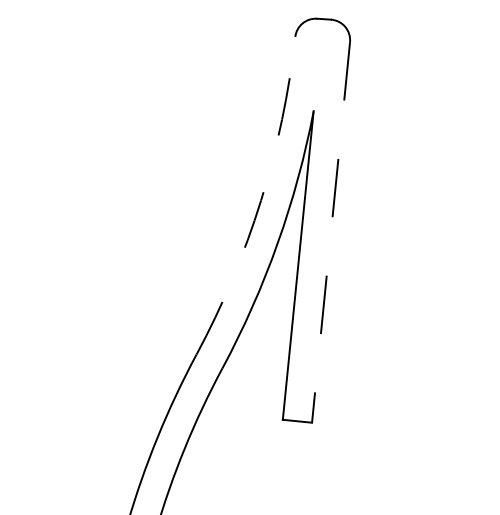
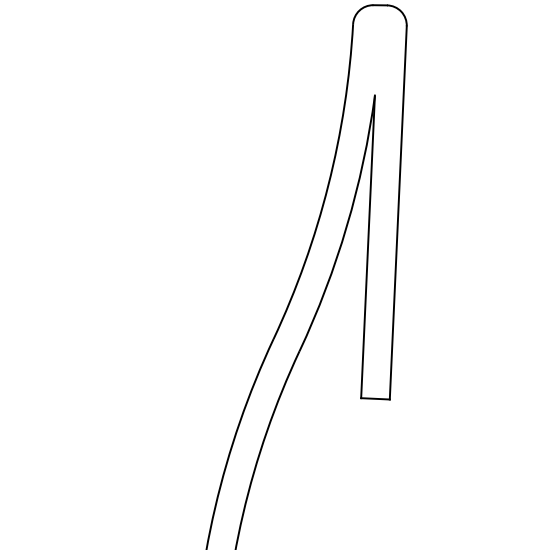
arc: (261, 200) -> (328, 185), dashed -> solid
line: (331, 232) -> (398, 212), dashed -> solid

